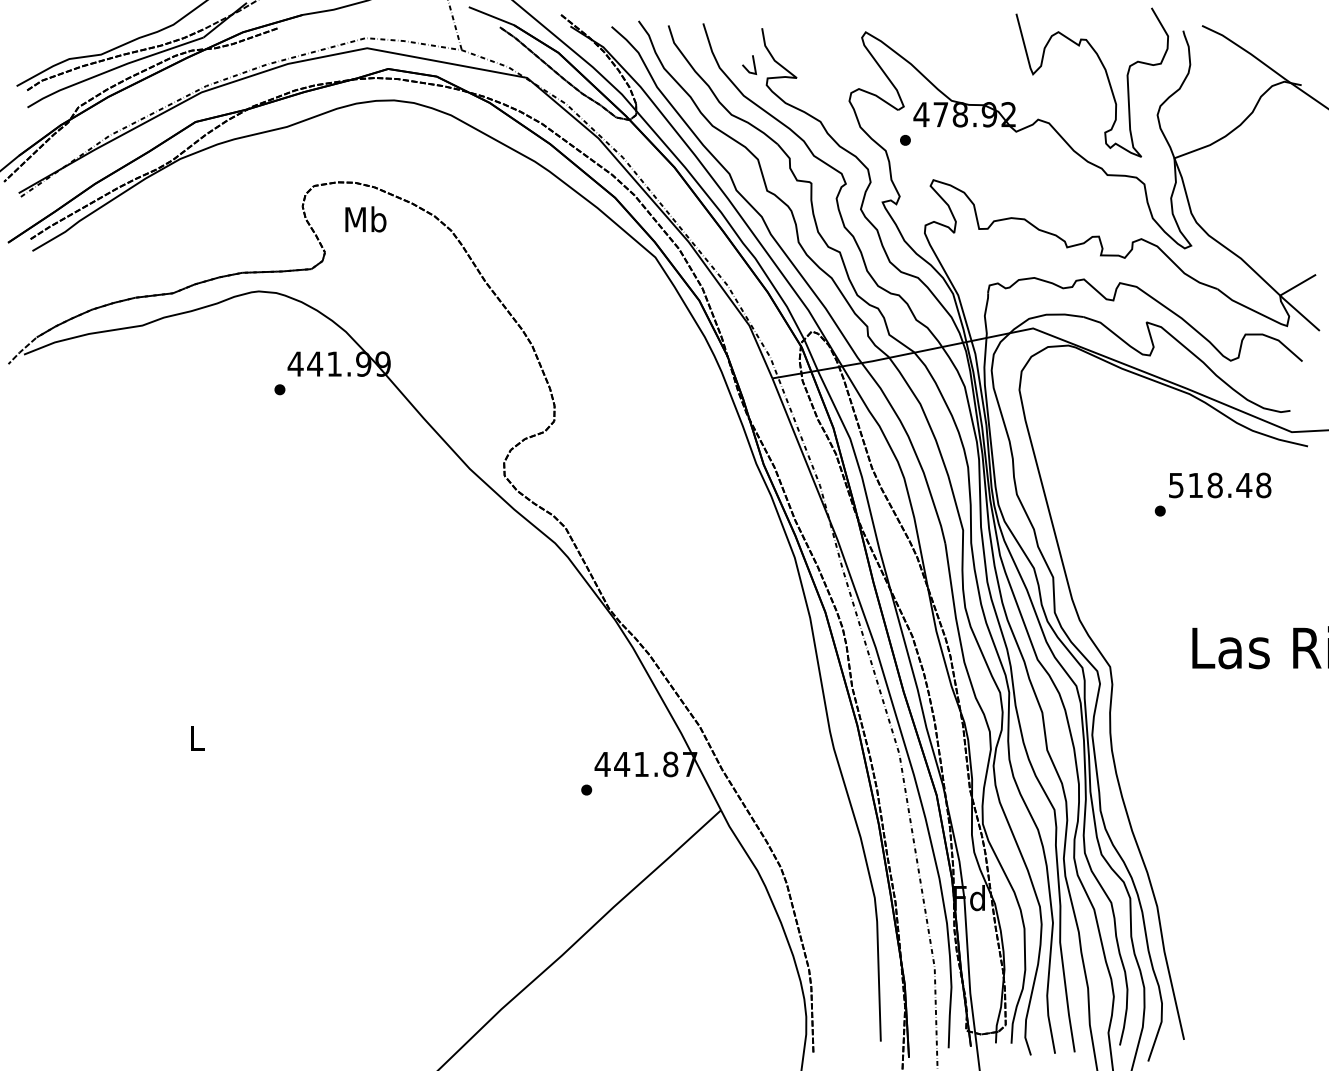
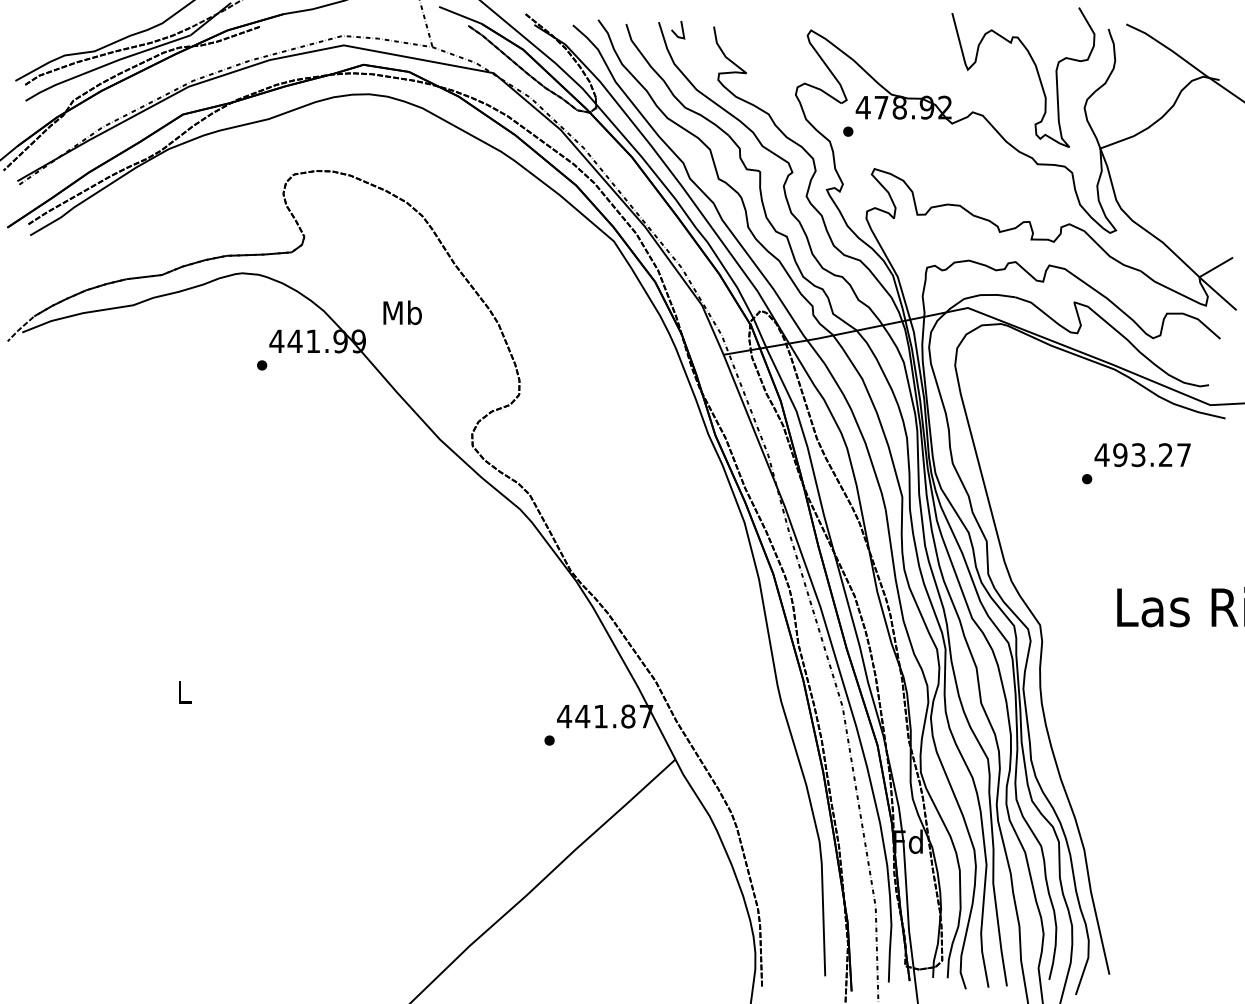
line: (753, 64) -> (681, 29), moved
text: (365, 219) -> (402, 312), moved
text: (1219, 485) -> (1142, 455), 518.48 -> 493.27

